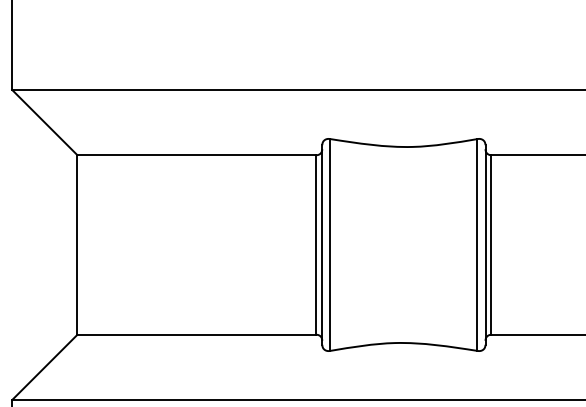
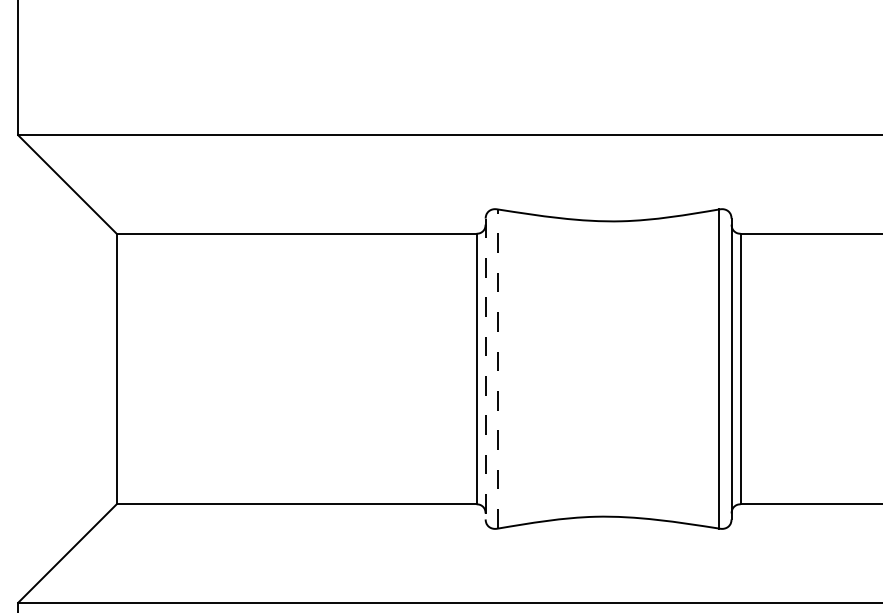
line: (330, 244) -> (498, 368), solid -> dashed
line: (322, 245) -> (485, 369), solid -> dashed

